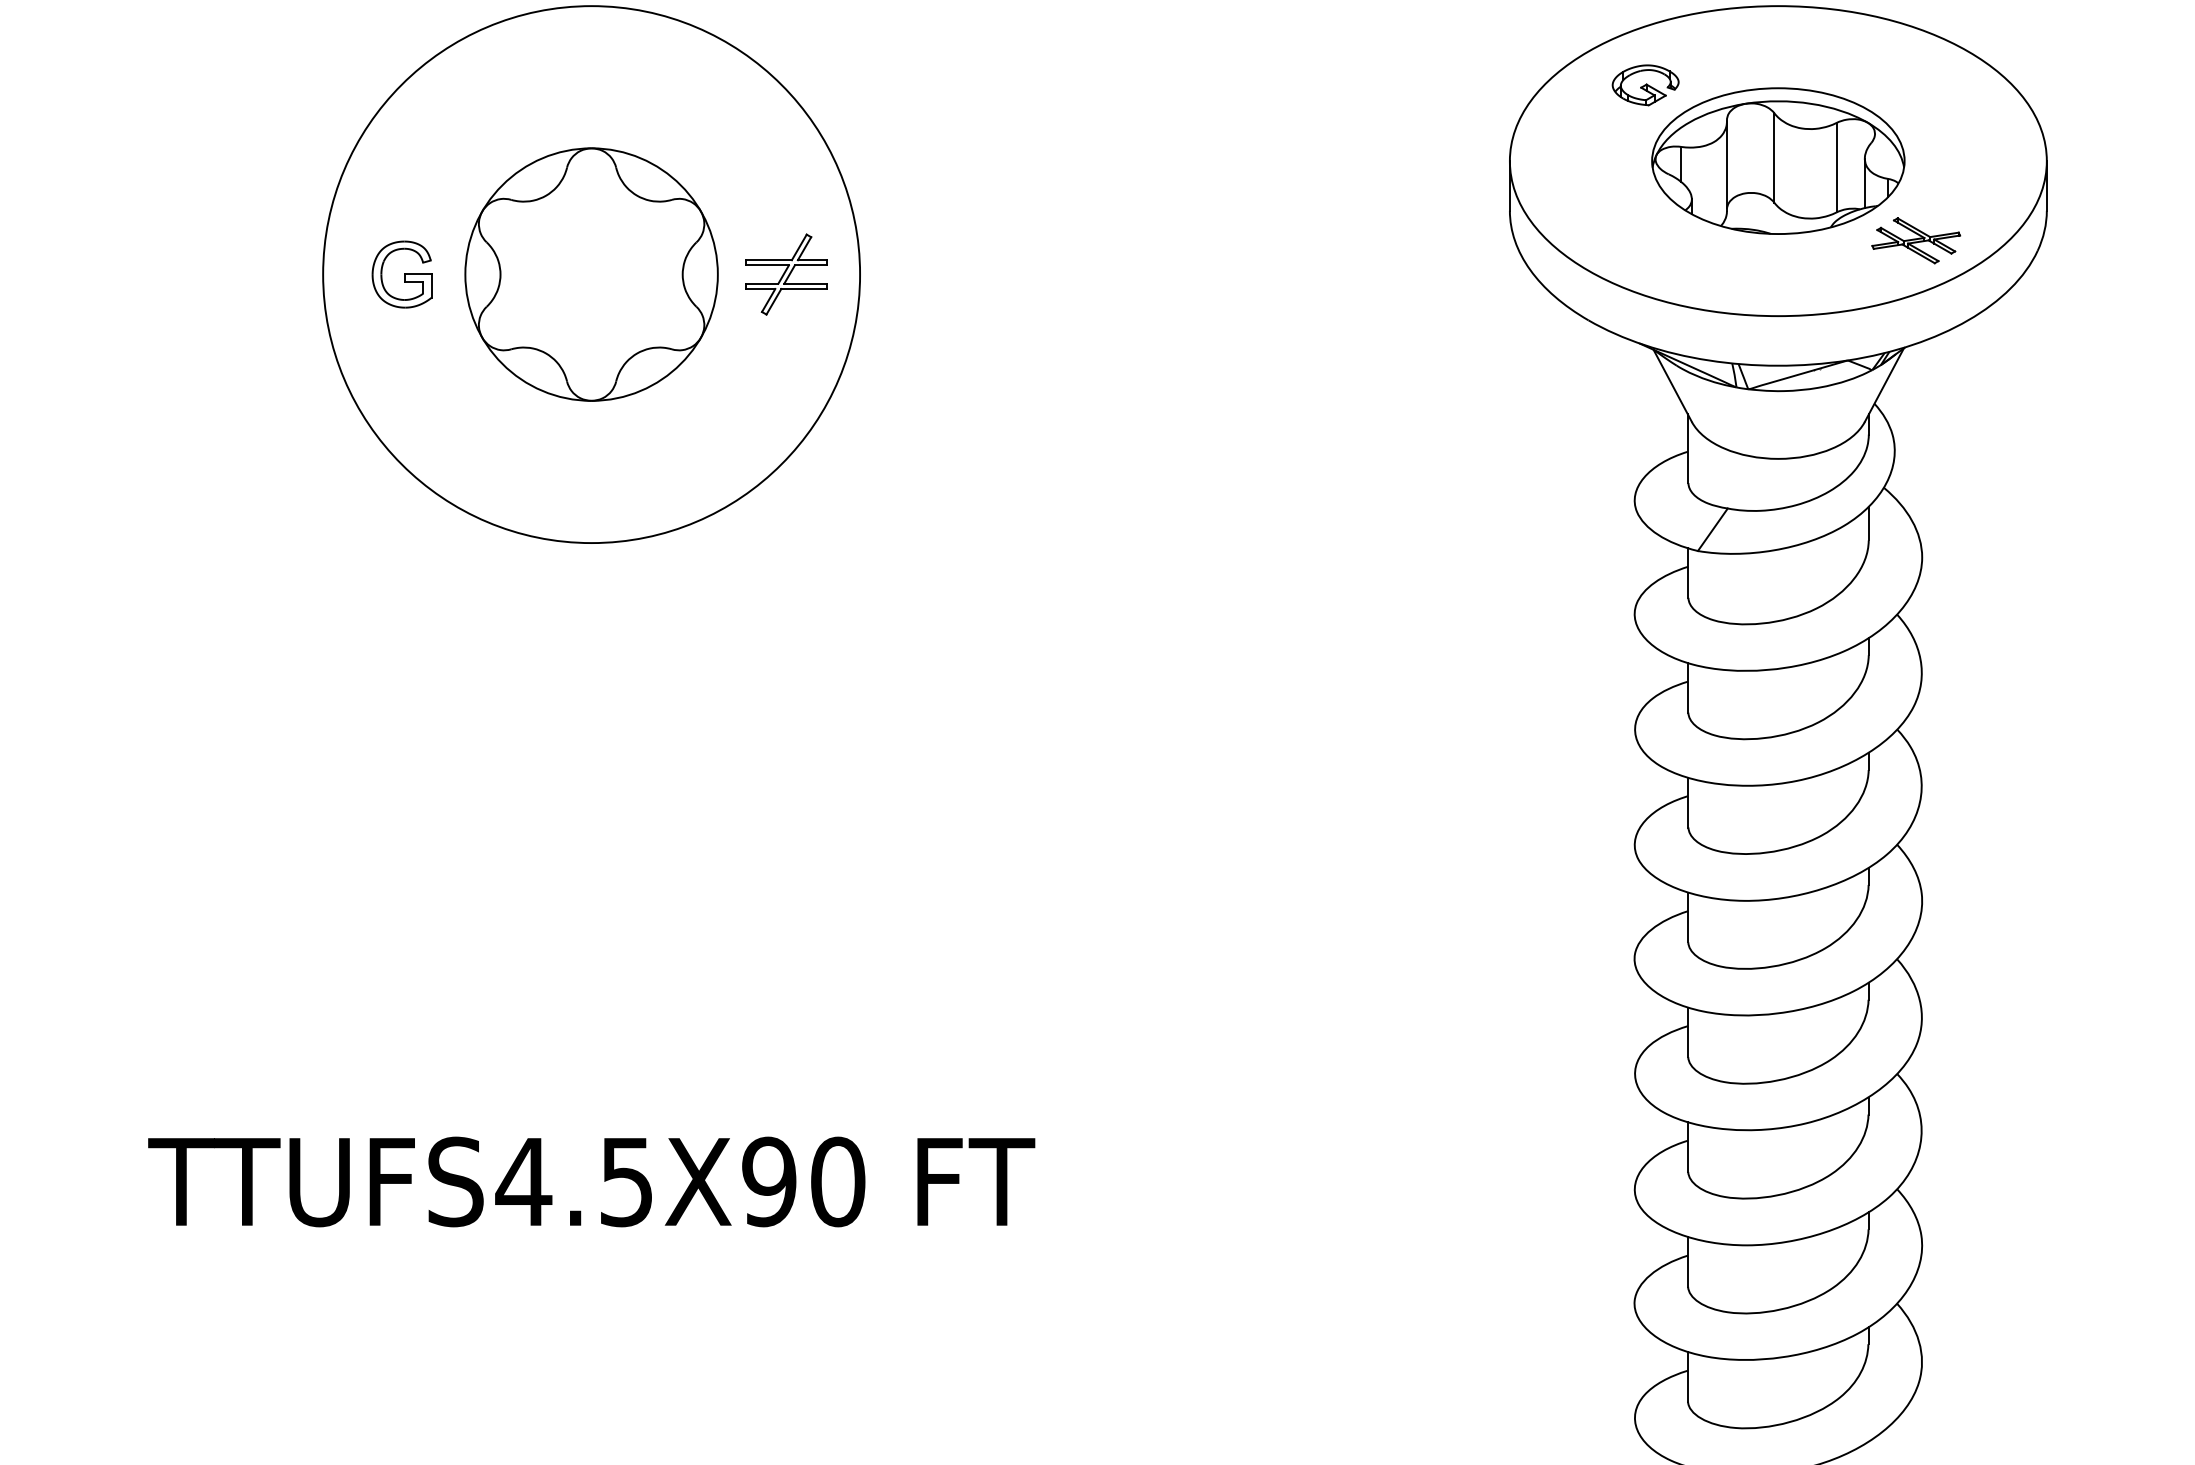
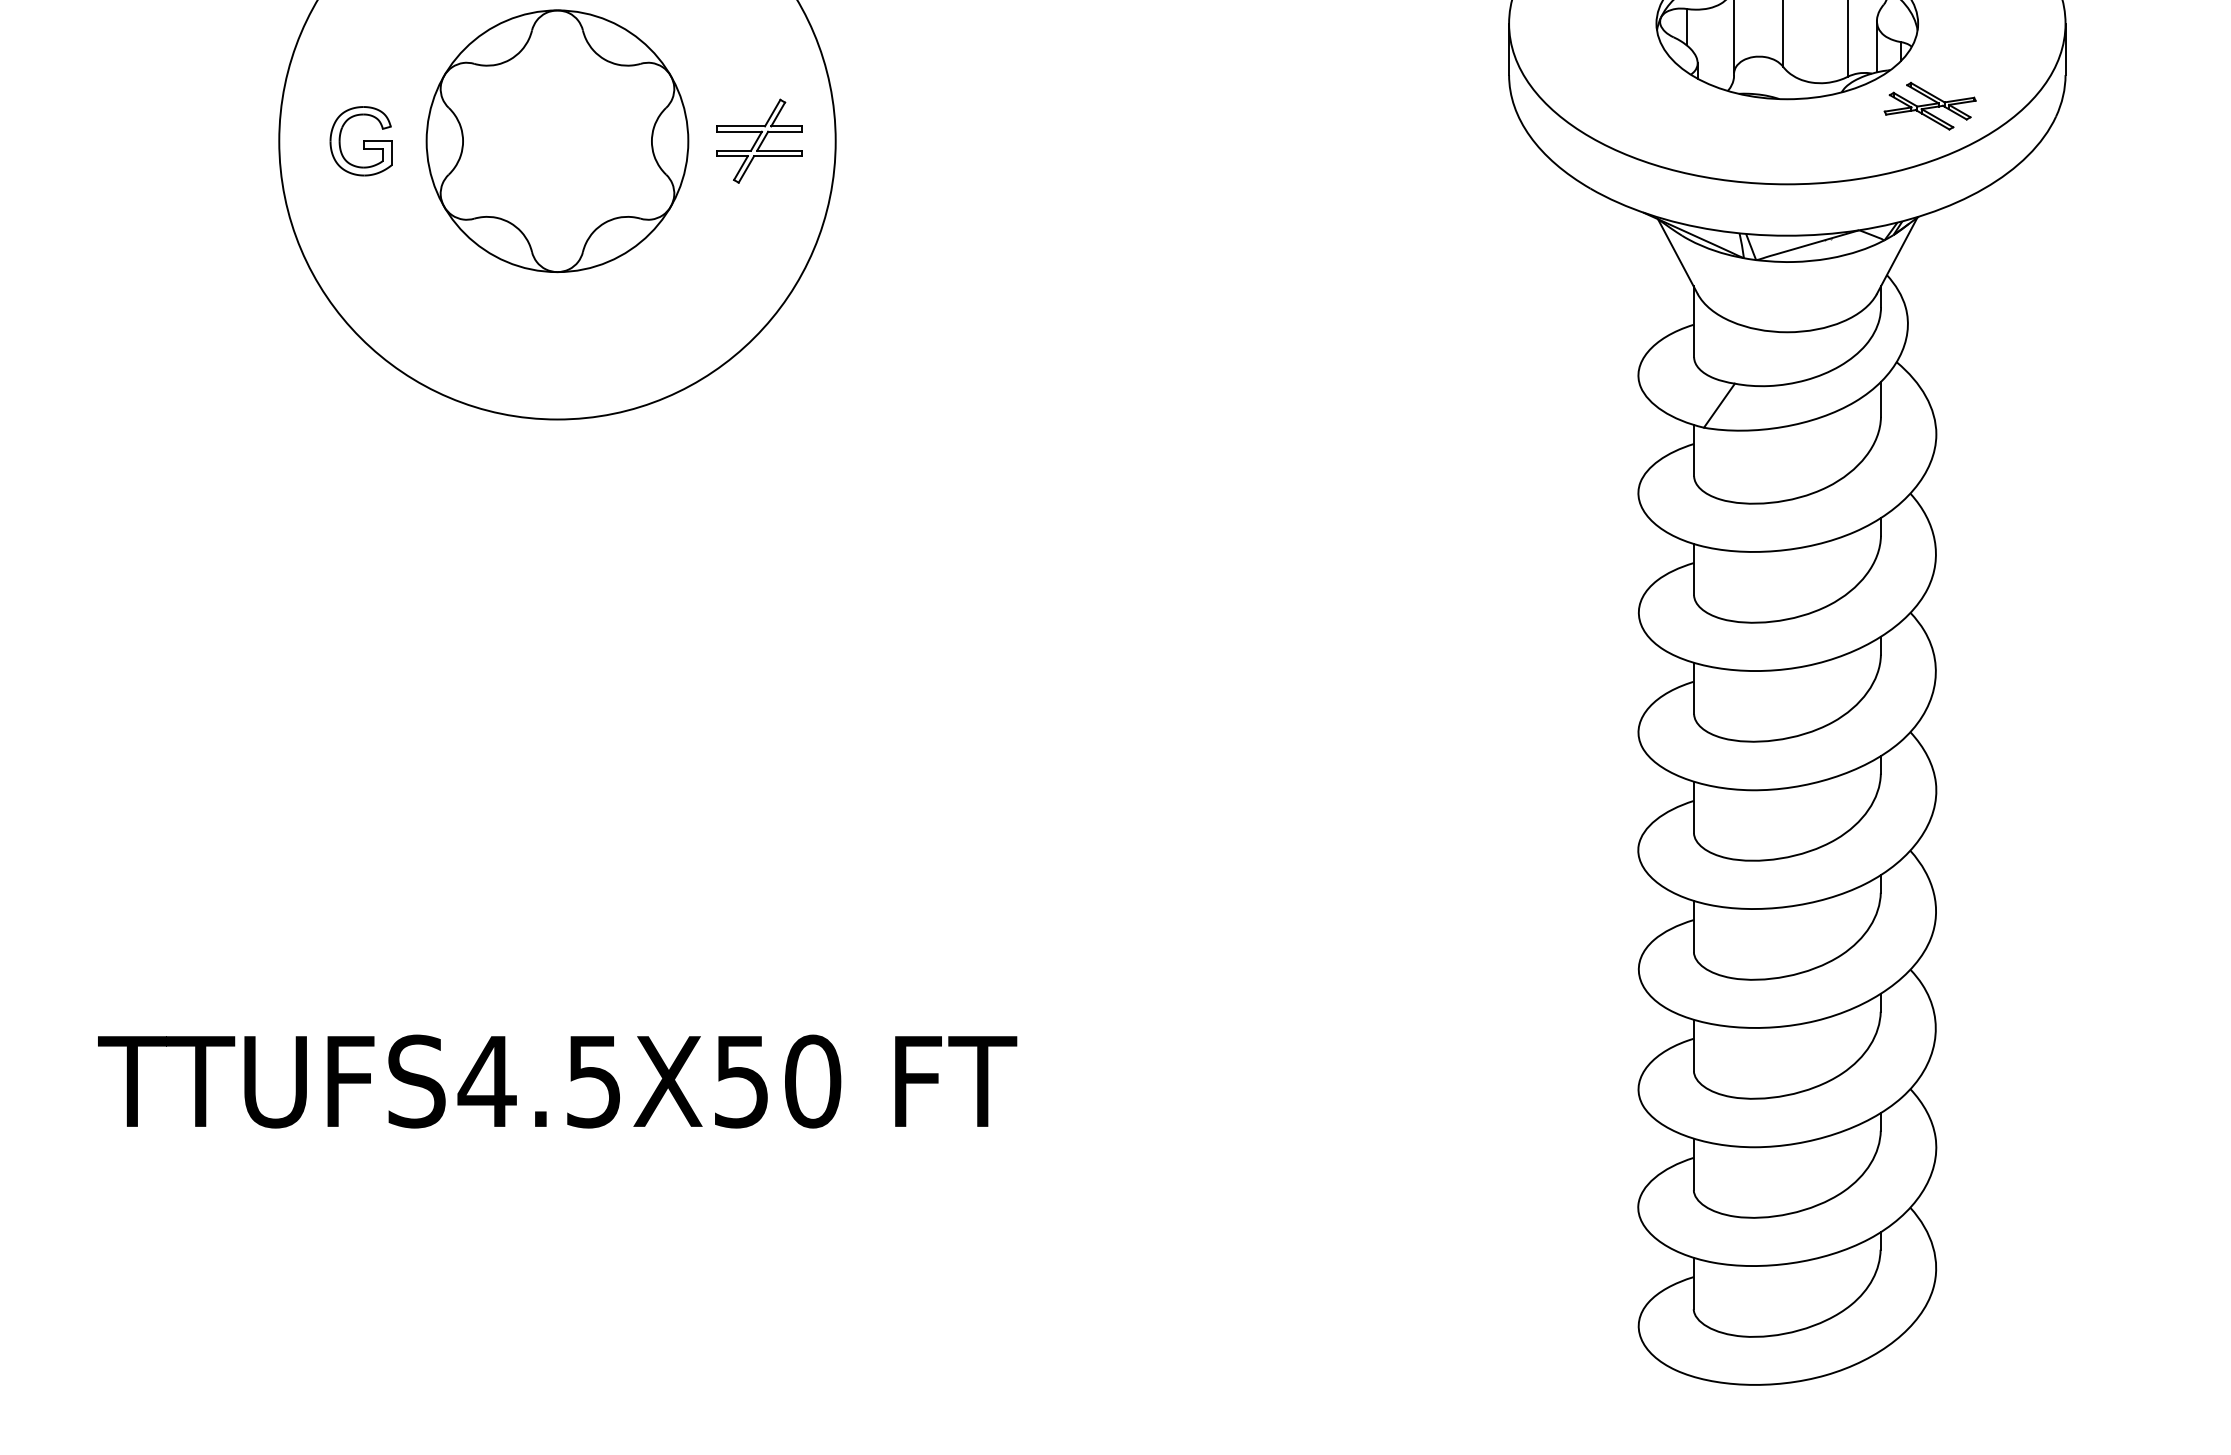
text: (769, 1181) -> (741, 1081), TTUFS4.5X90 -> TTUFS4.5X50

